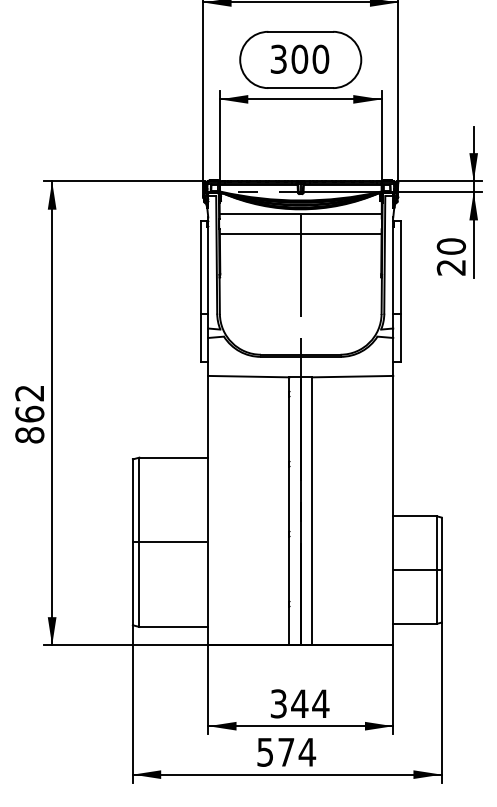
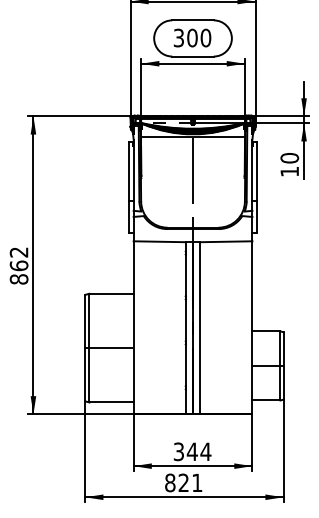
line: (299, 234) -> (192, 150), removed
text: (451, 267) -> (289, 171), 20 -> 10
text: (285, 751) -> (183, 482), 574 -> 821

